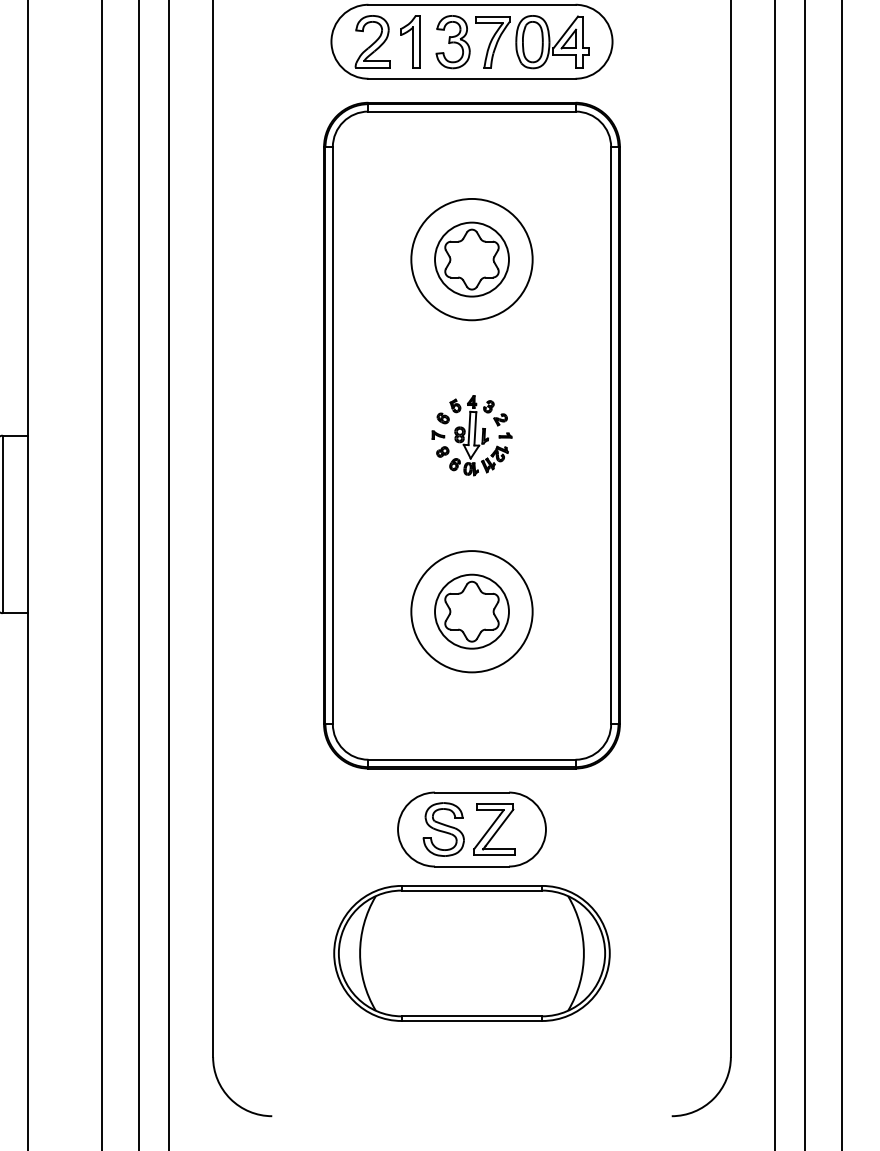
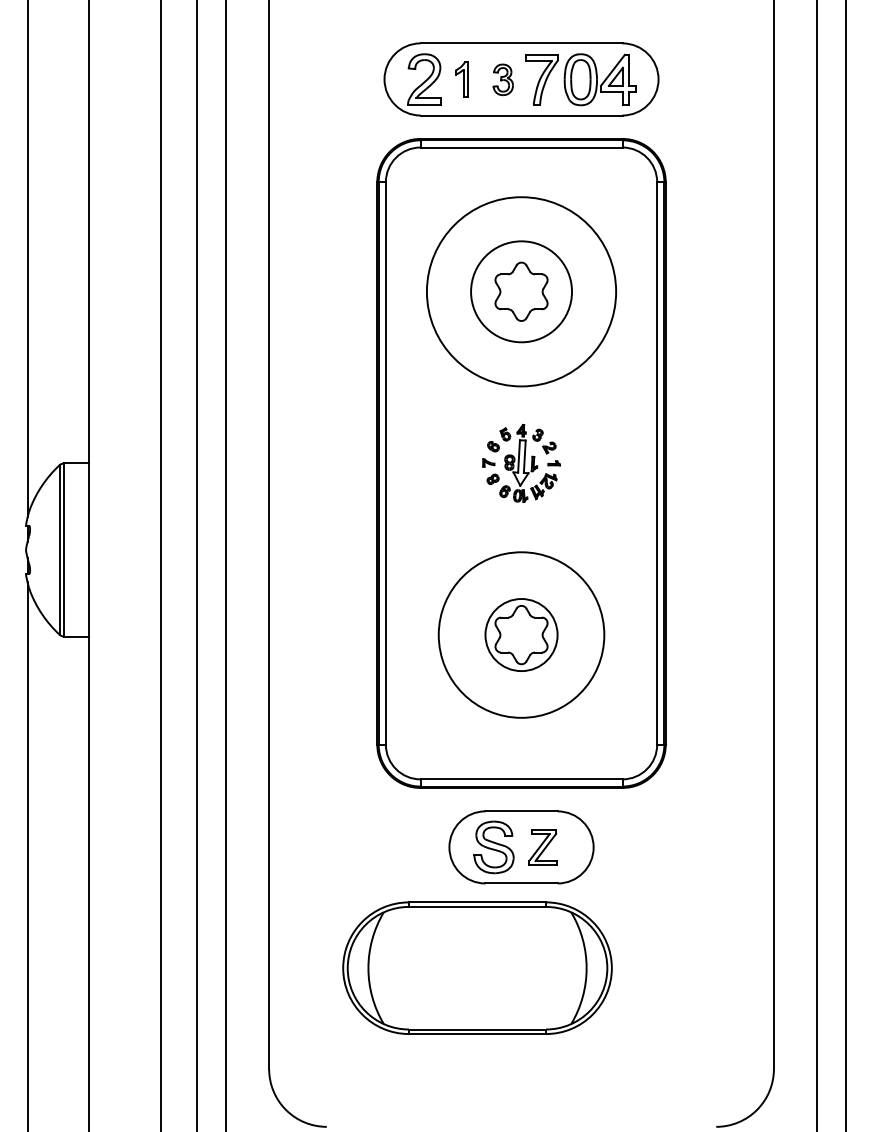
part: (410, 41) -> (461, 79), size x0.7
part: (453, 41) -> (503, 79), size x0.6
circle: (471, 259) -> (521, 291), size x1.4
circle: (471, 259) -> (521, 291), size x1.6
circle: (471, 611) -> (521, 634), size x1.4
part: (493, 829) -> (542, 847), size x0.7
part: (471, 952) -> (477, 967), moved

